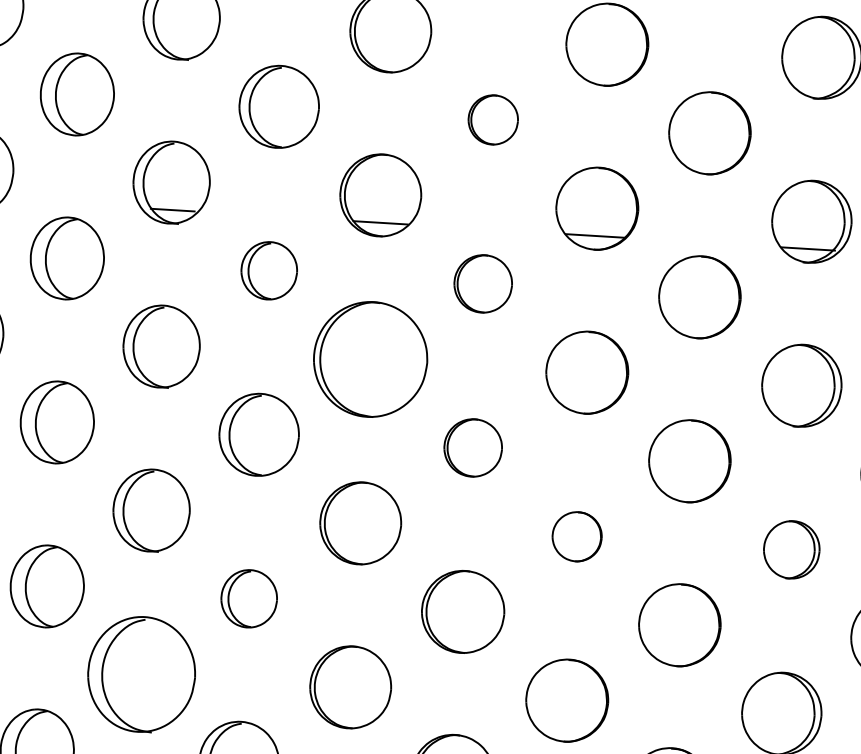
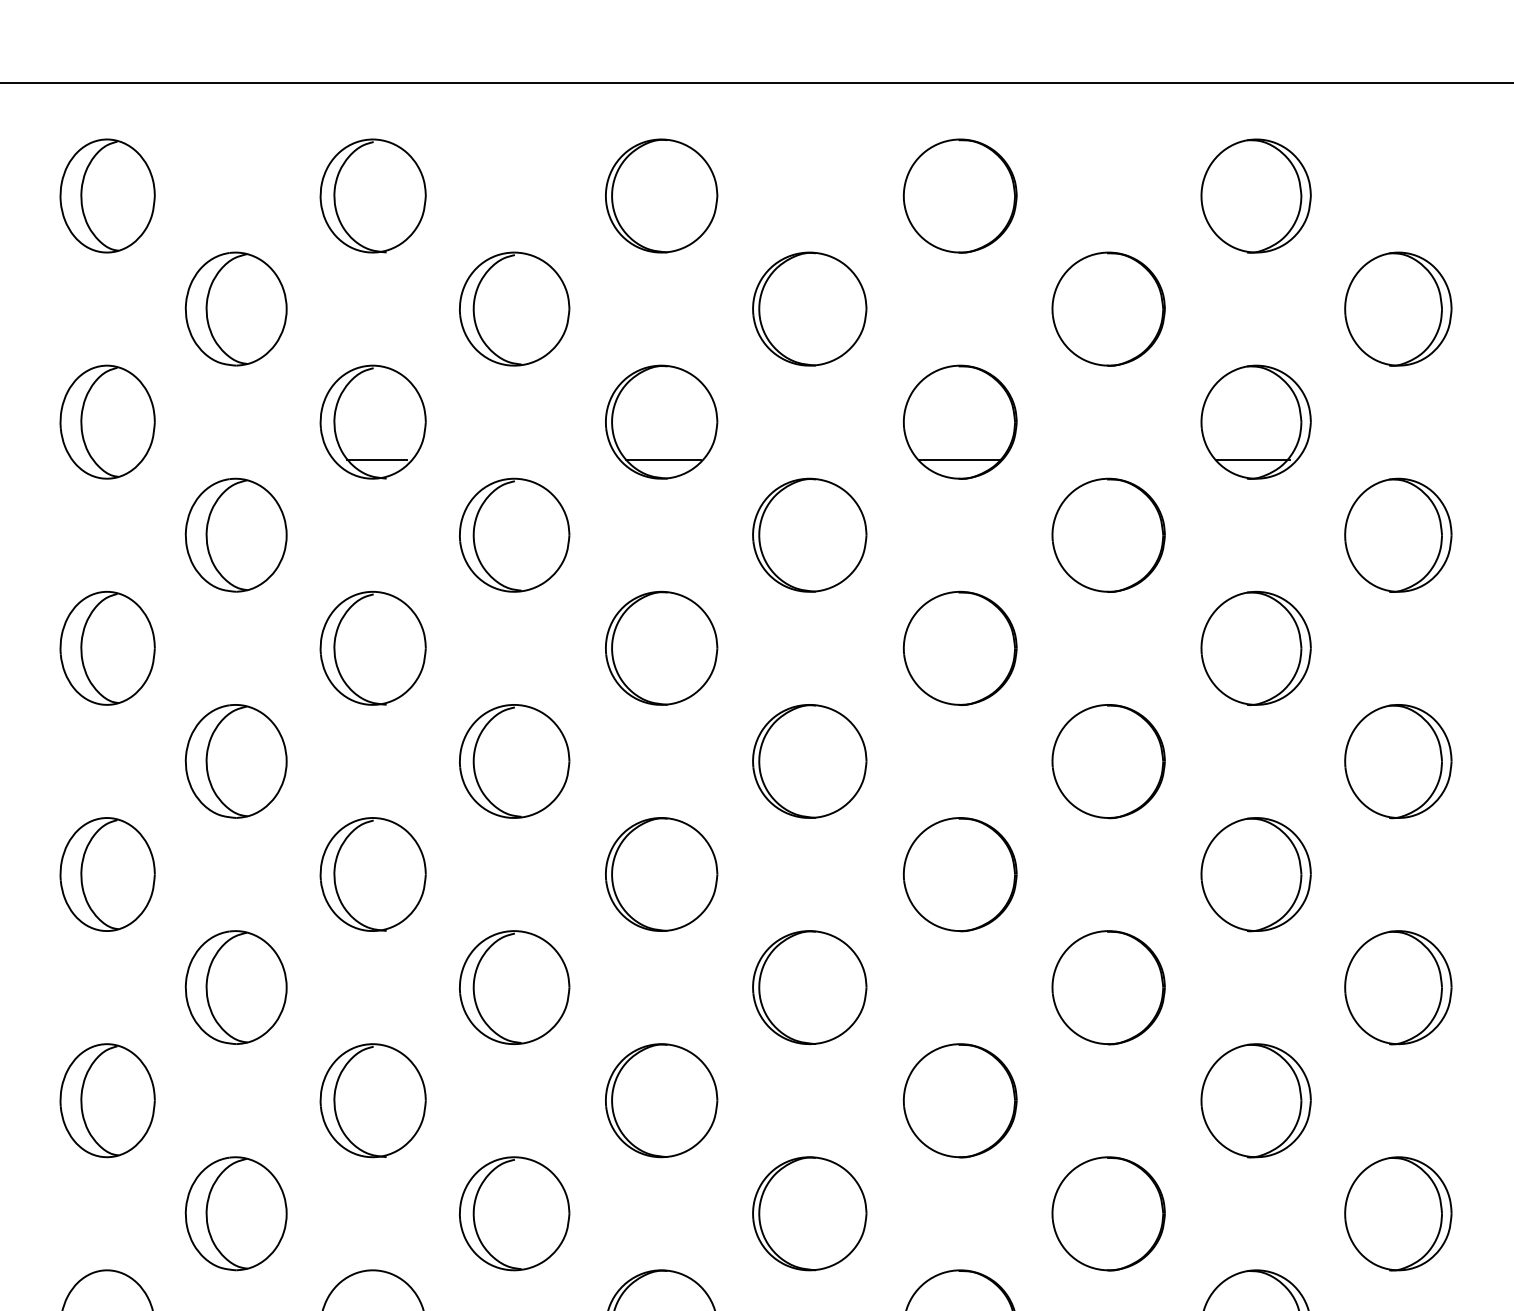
part: (493, 119) -> (809, 308), size x1.67
part: (269, 270) -> (514, 534), size x1.43
part: (483, 283) -> (809, 534), size x1.43
part: (370, 358) -> (661, 647), size x0.71
part: (472, 447) -> (809, 761), size x1.43
part: (576, 536) -> (959, 874), size x1.67
part: (791, 549) -> (1255, 874), size x1.43
part: (249, 598) -> (514, 987), size x1.43
part: (141, 674) -> (372, 1100), size x0.71

